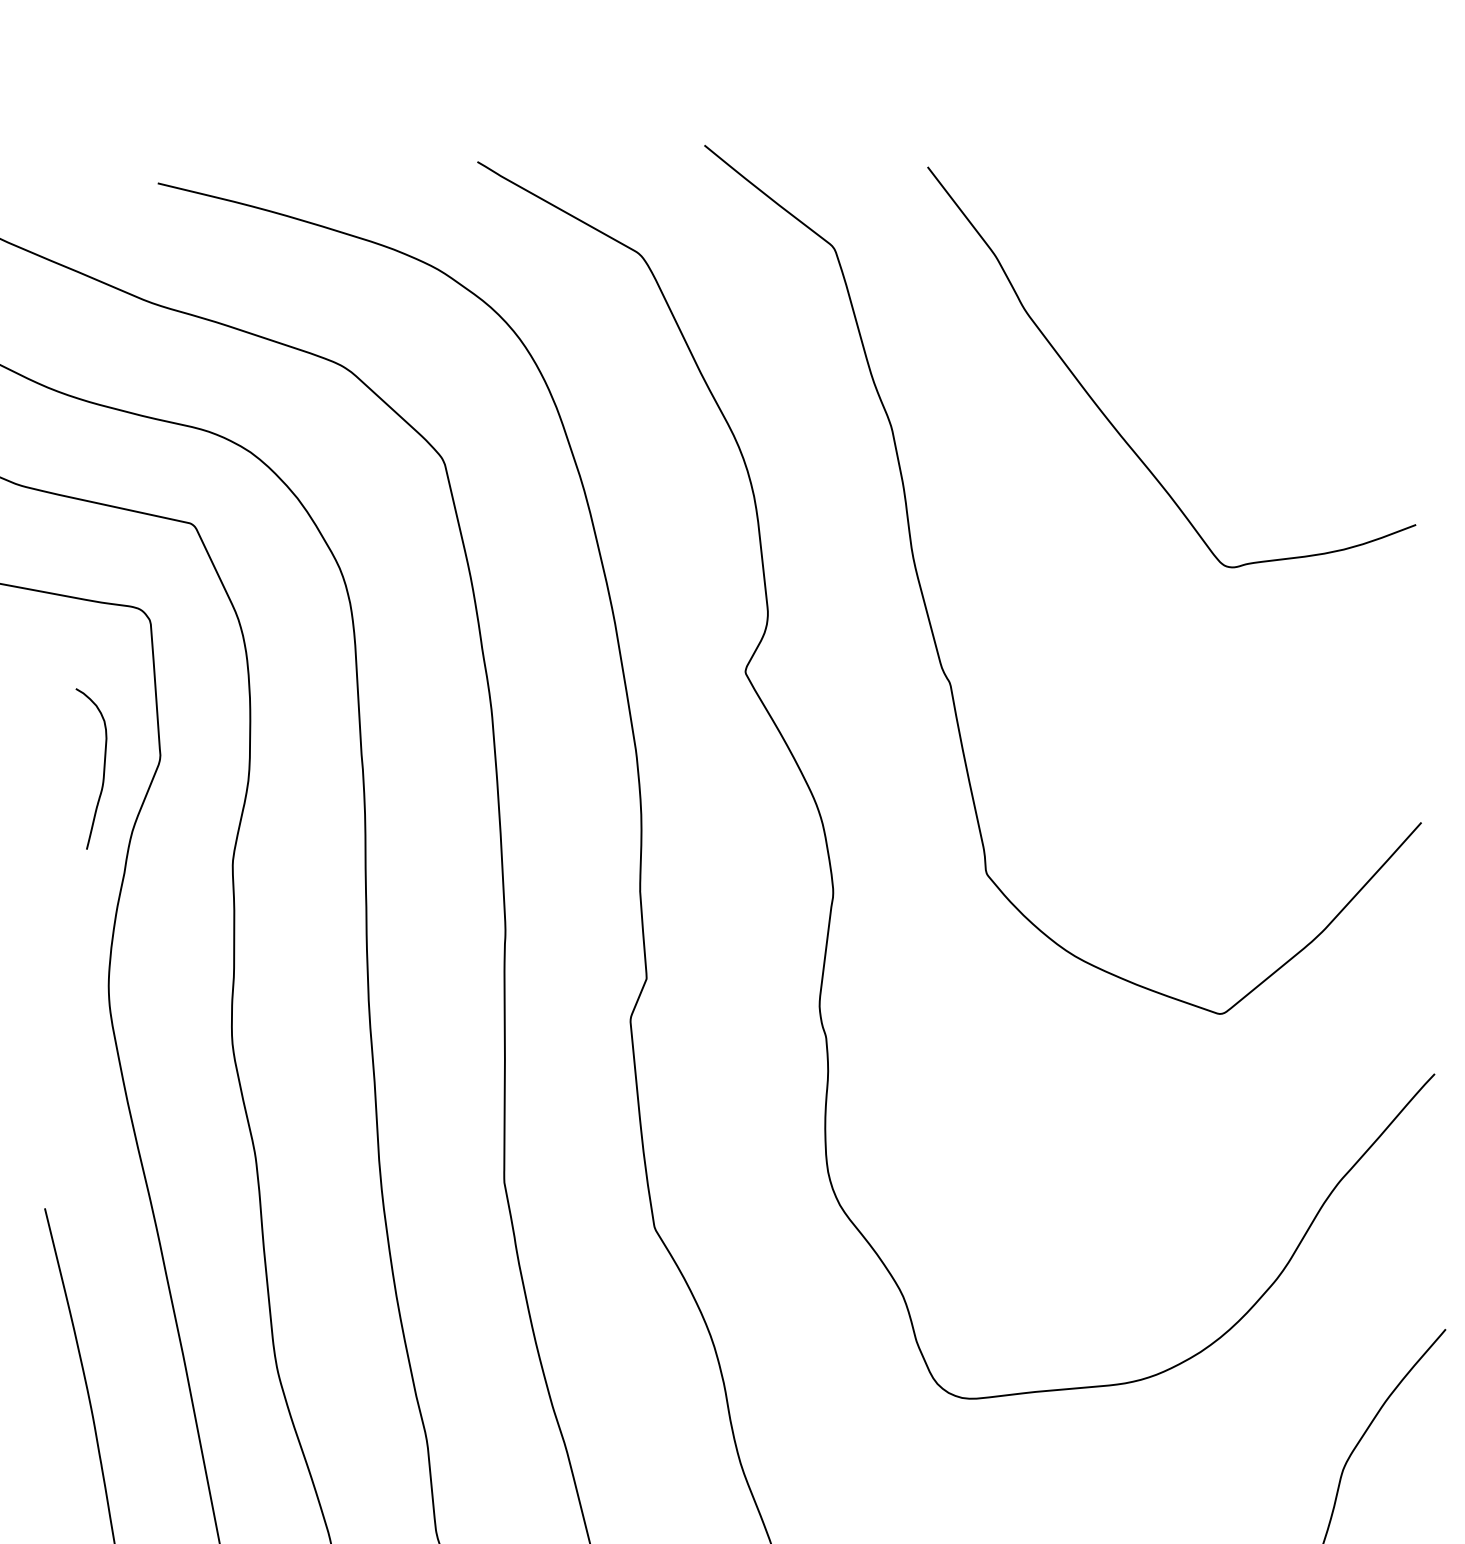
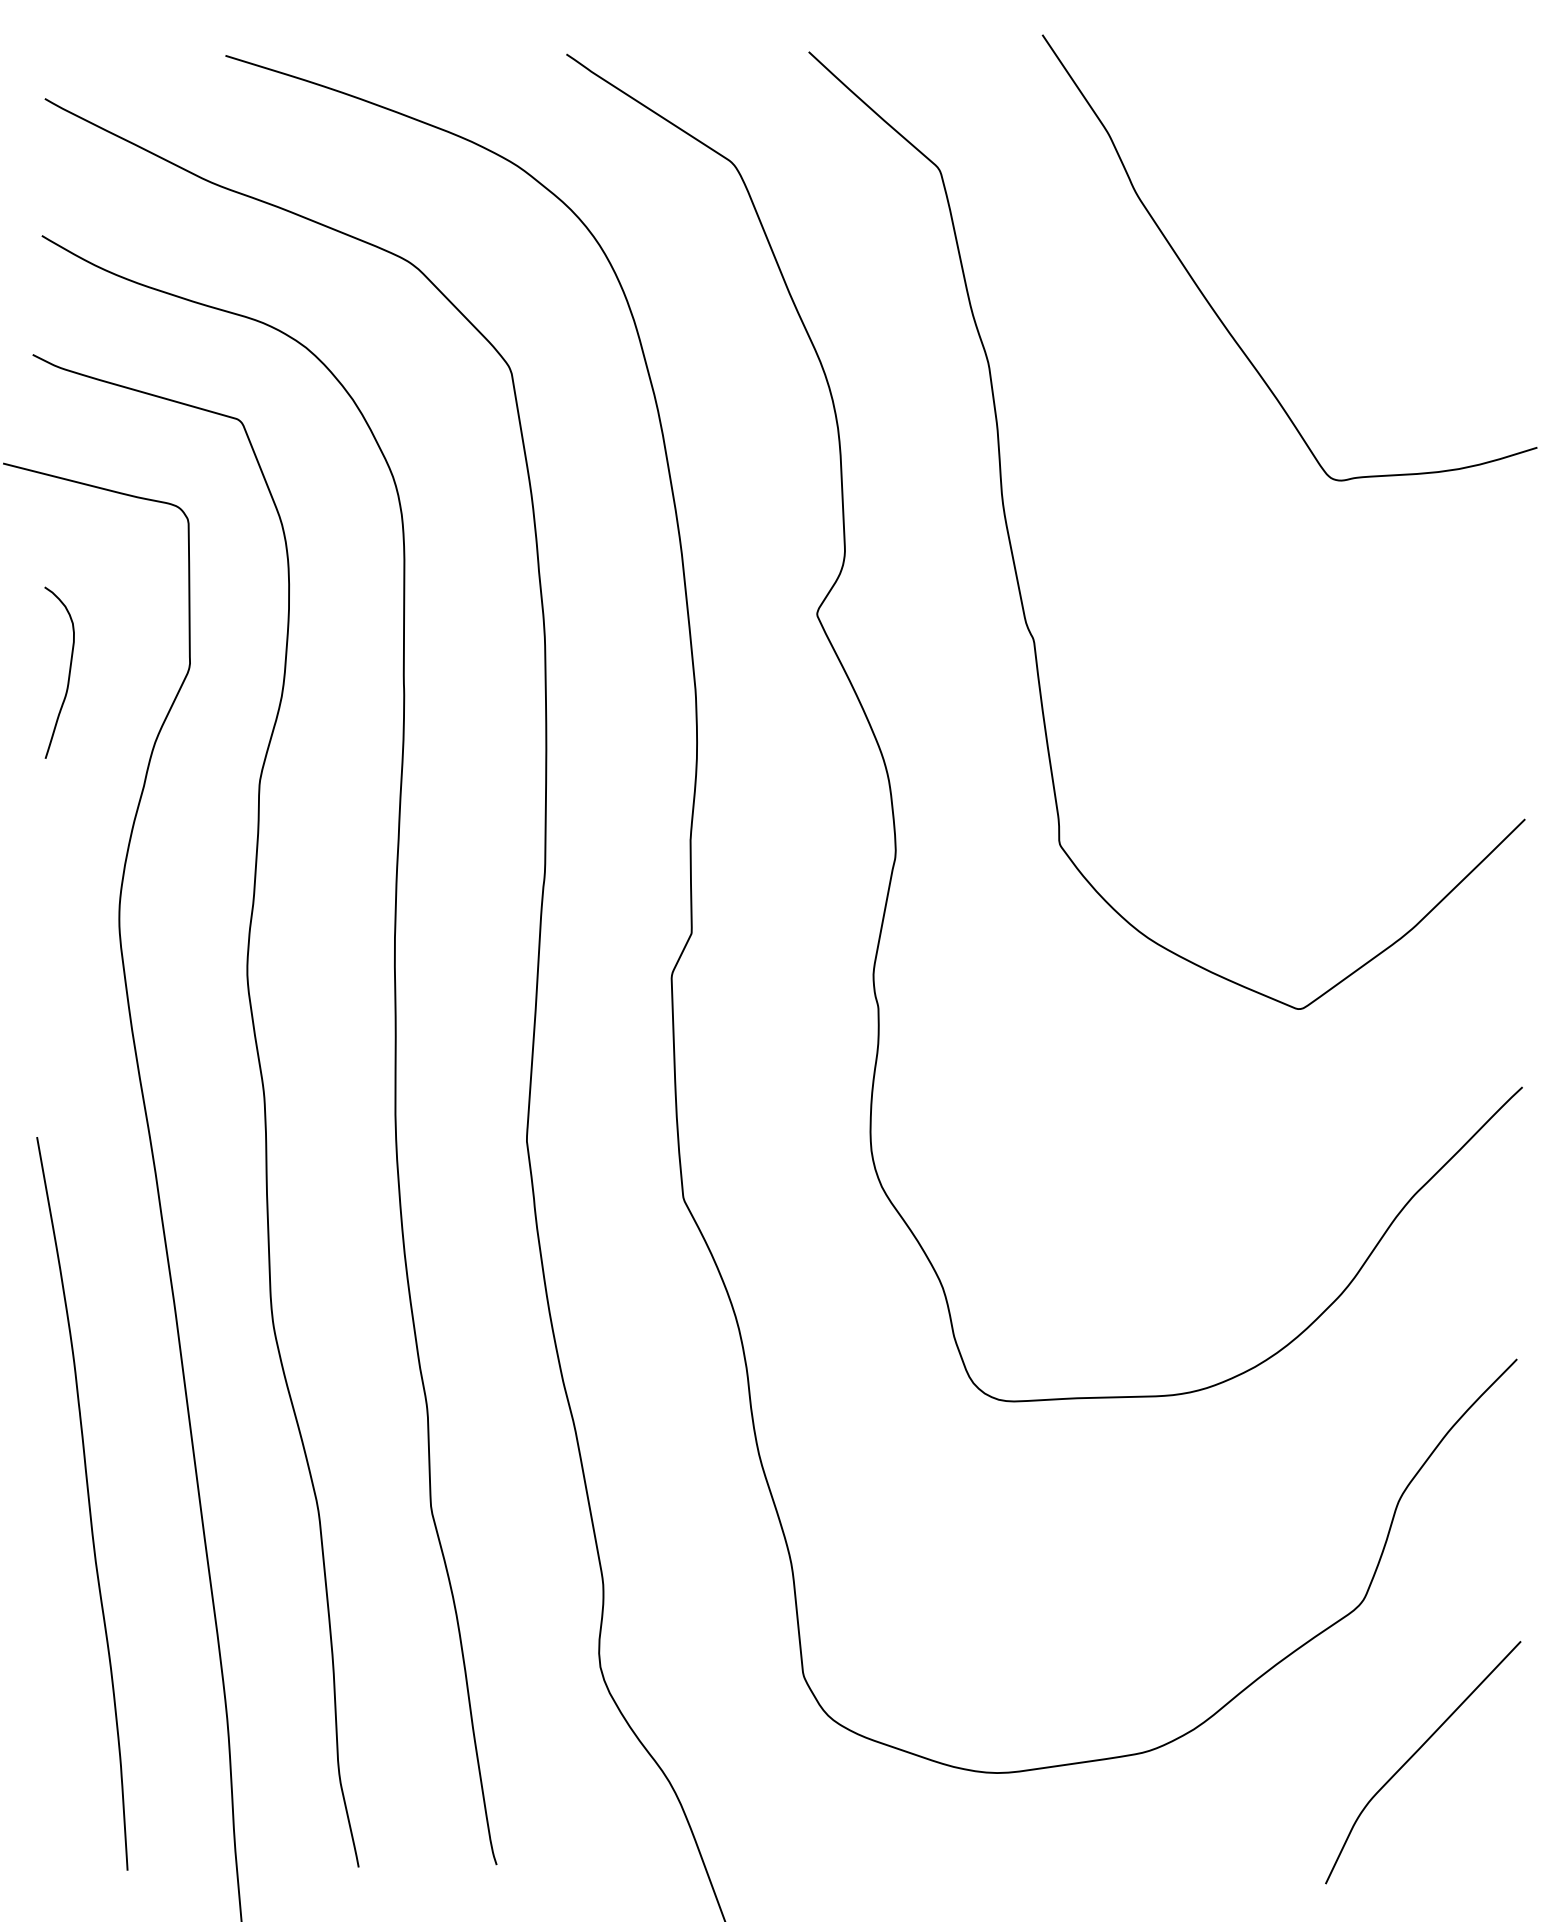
curve: (1105, 414) -> (1214, 309), moved
curve: (103, 768) -> (68, 673), moved

